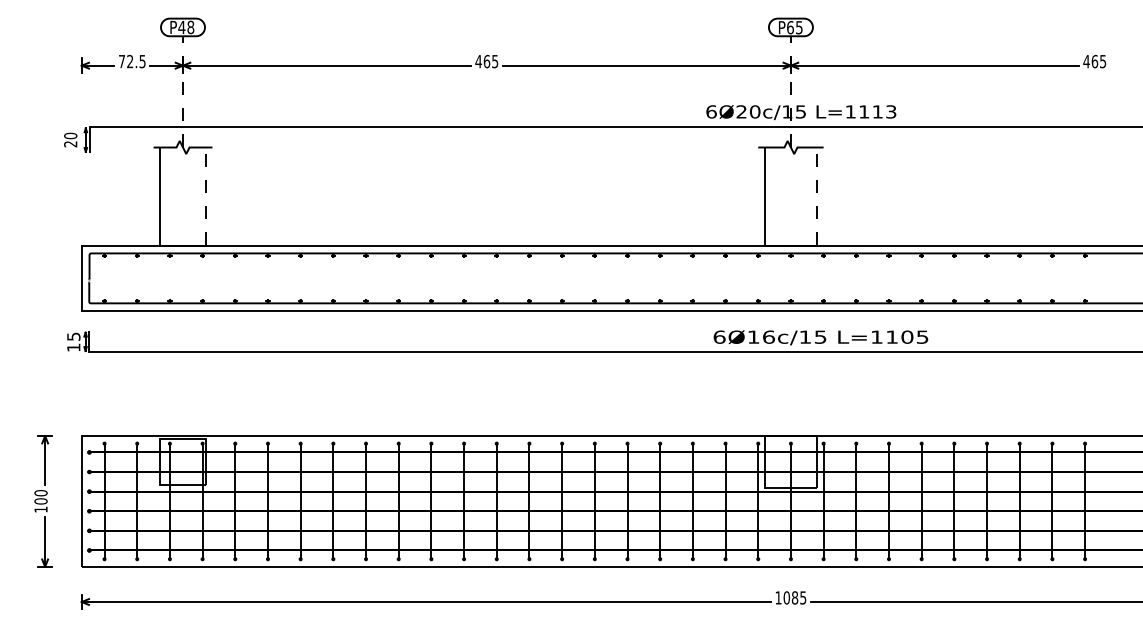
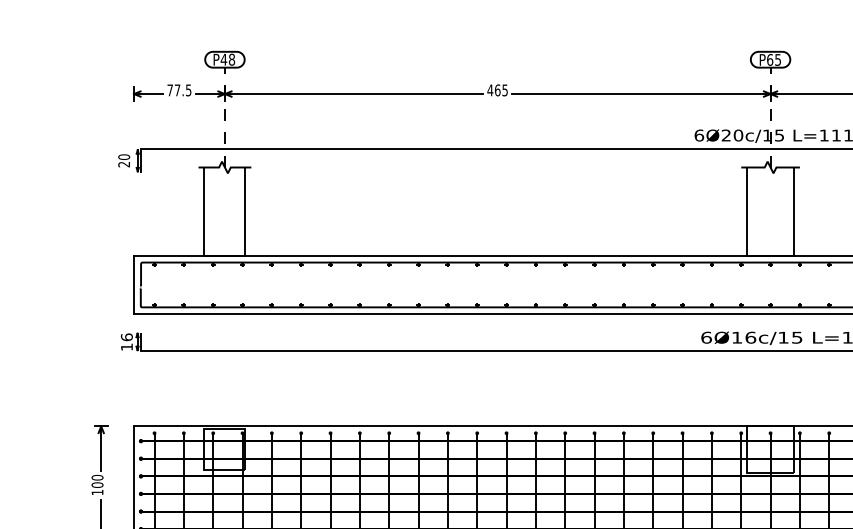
text: (130, 61) -> (177, 90), 72.5 -> 77.5
line: (205, 196) -> (245, 211), dashed -> solid
line: (817, 196) -> (794, 211), dashed -> solid
text: (73, 336) -> (126, 337), 15 -> 16

